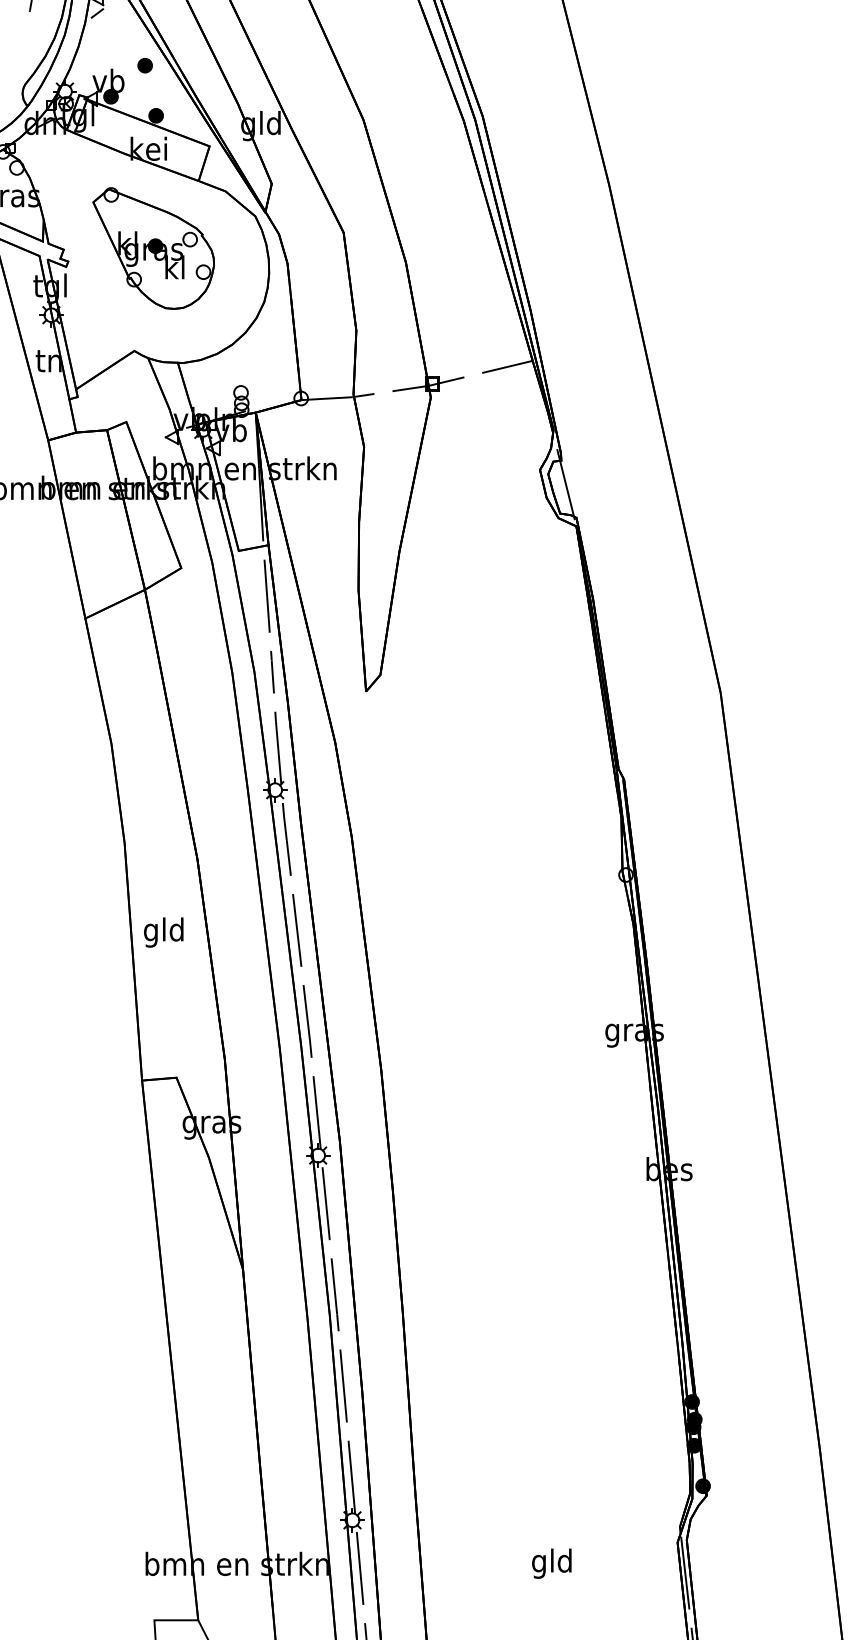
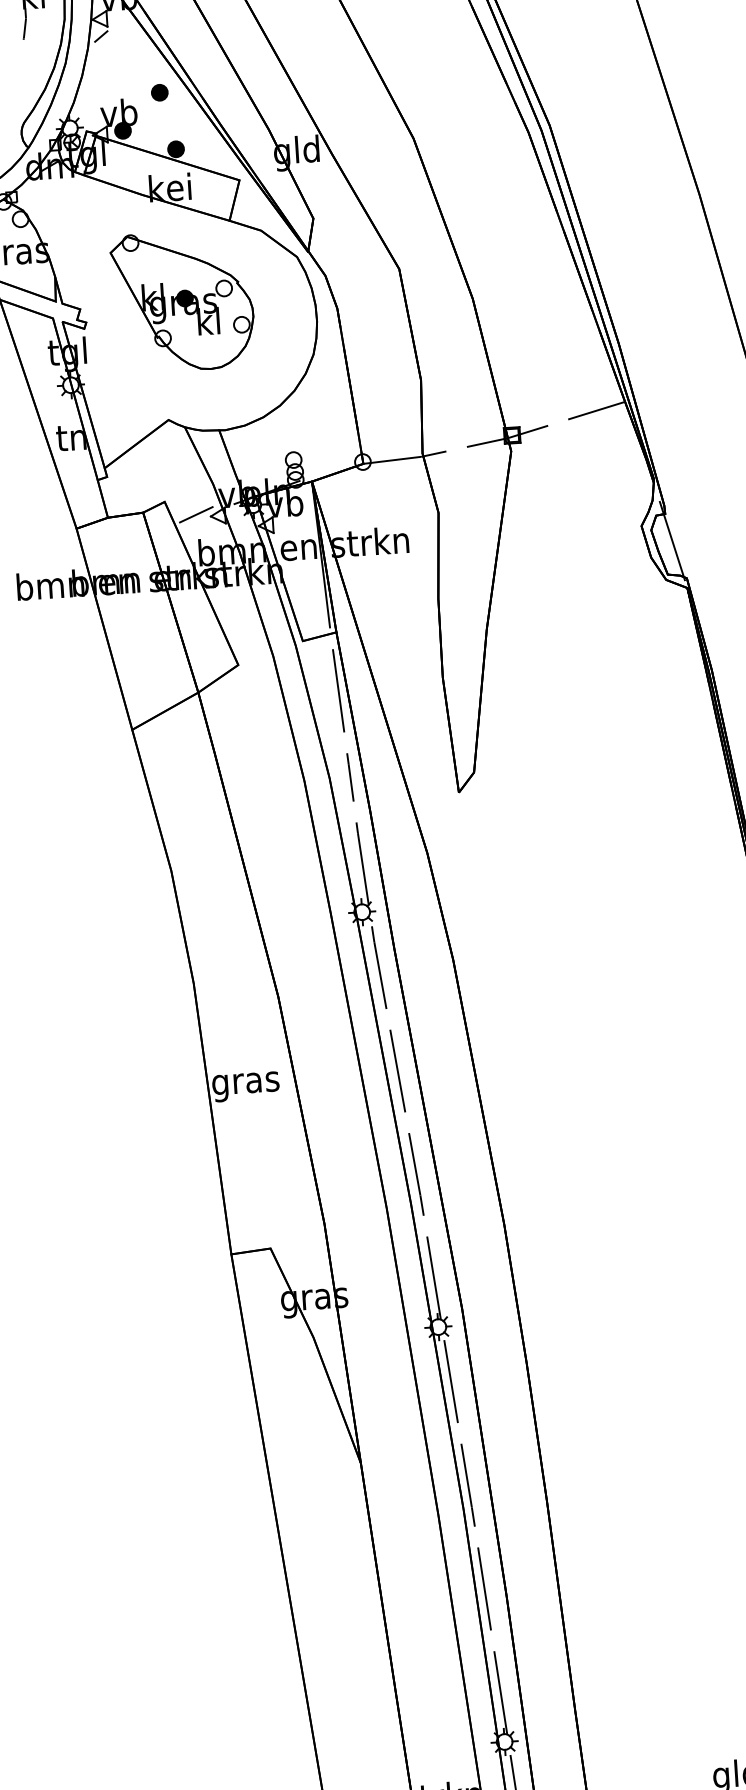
line: (152, 434) -> (195, 514), added
text: (164, 932) -> (246, 1083), gld -> gras

